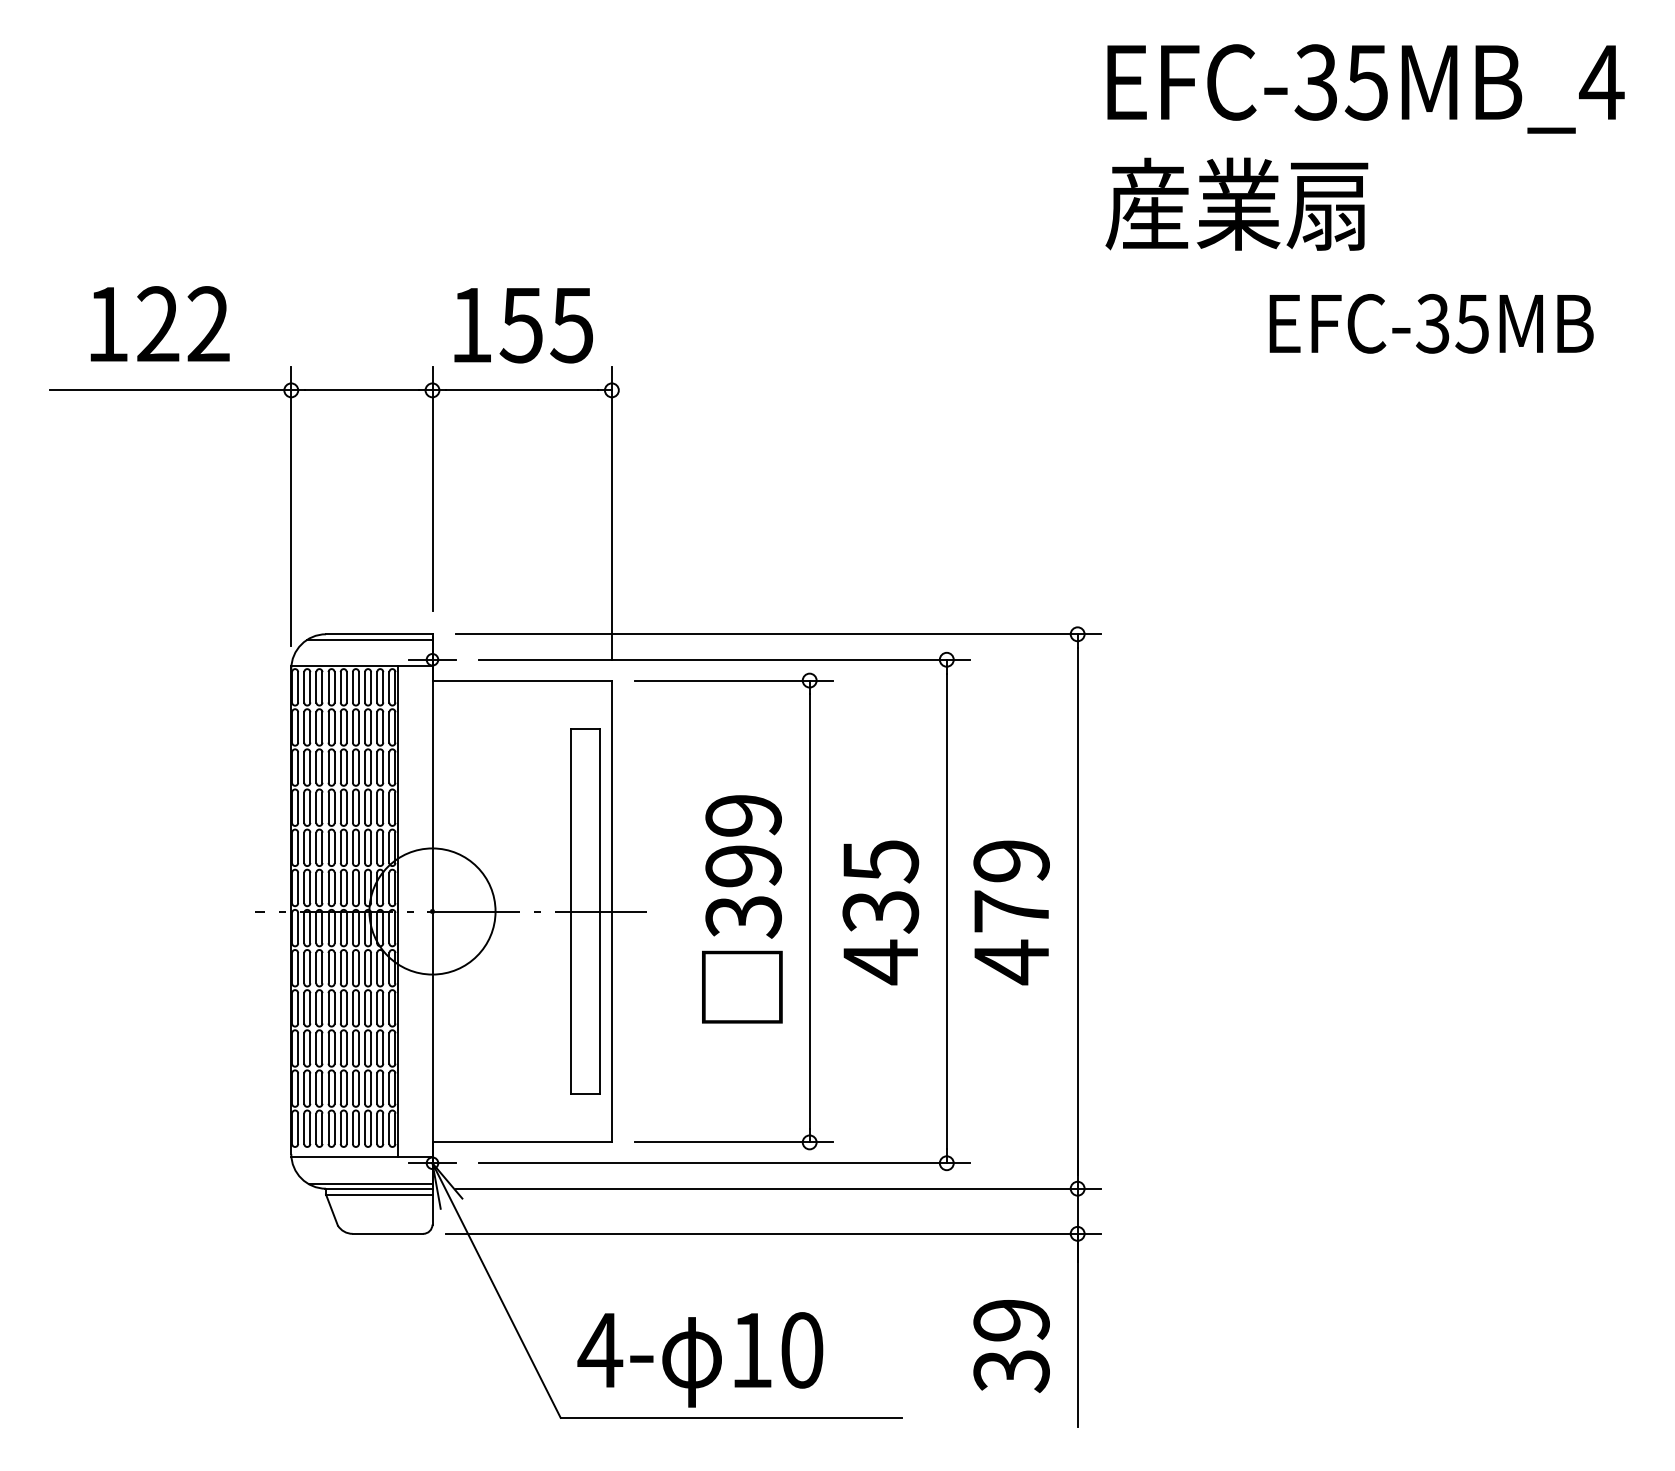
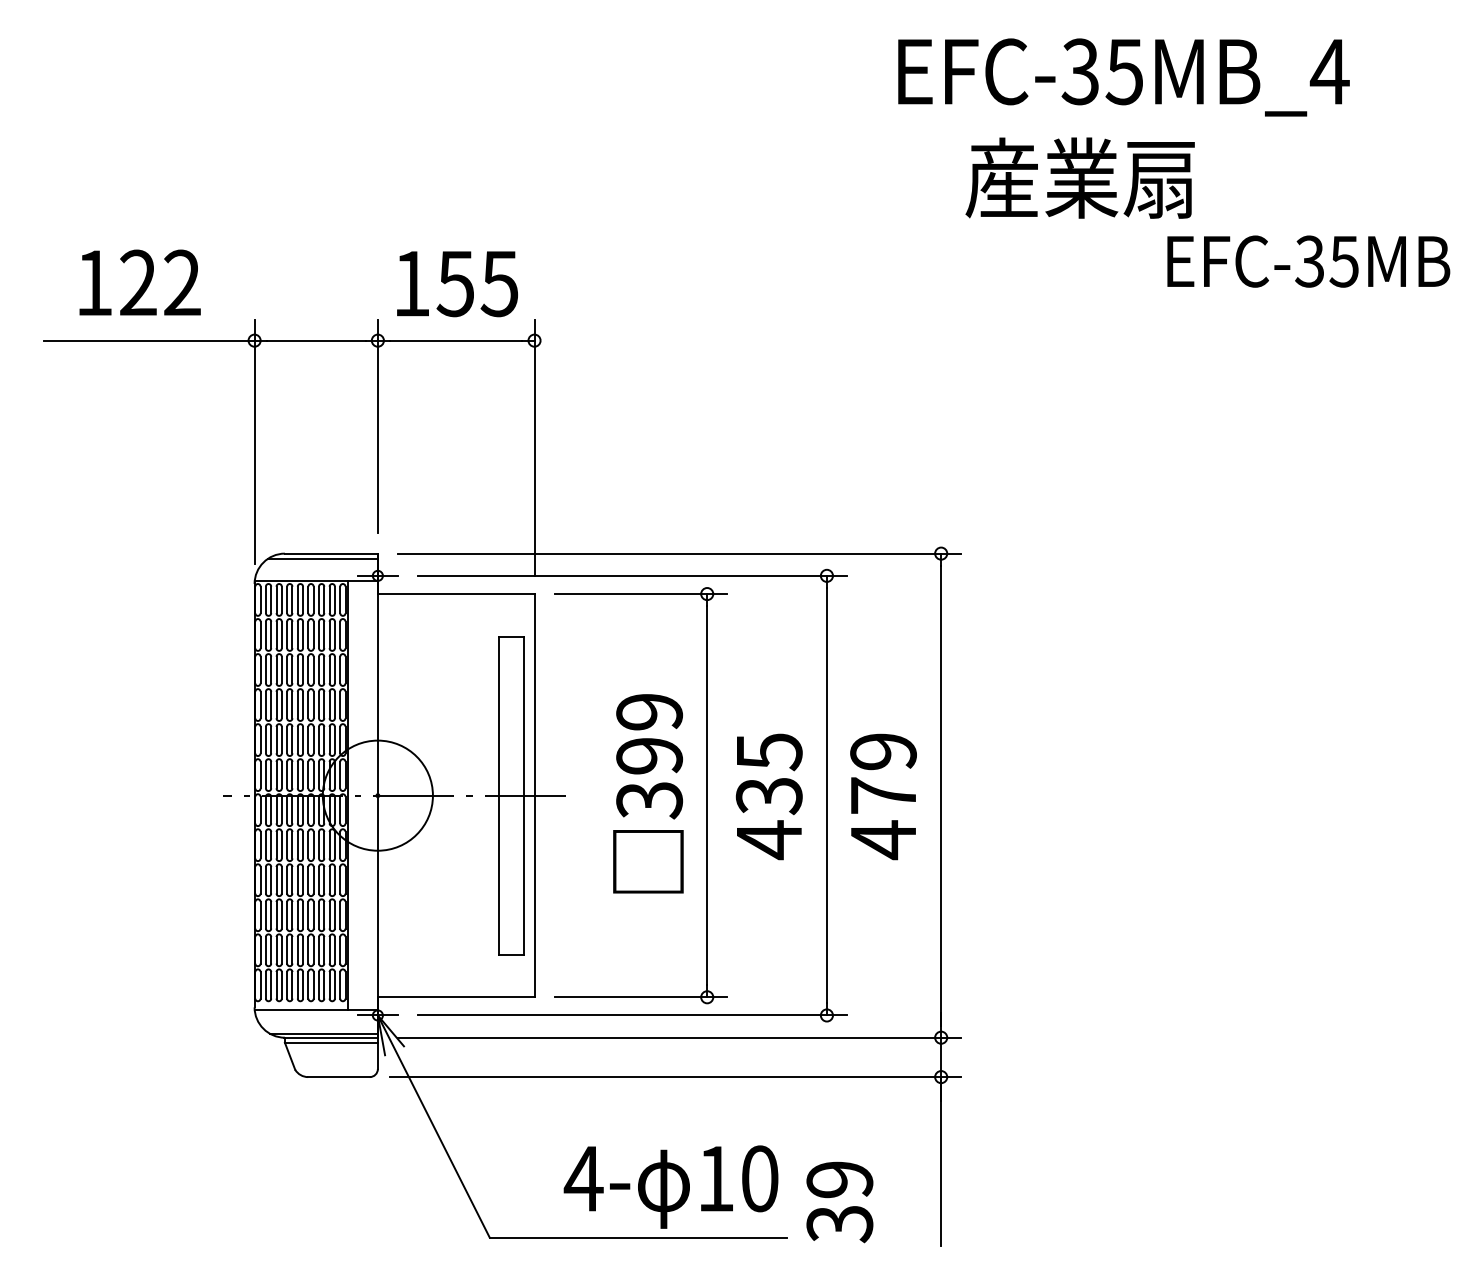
text: (1365, 88) -> (1123, 77), moved
text: (1431, 323) -> (1308, 261), moved
text: (1011, 1346) -> (839, 1202), moved
text: (700, 1359) -> (671, 1186), moved

